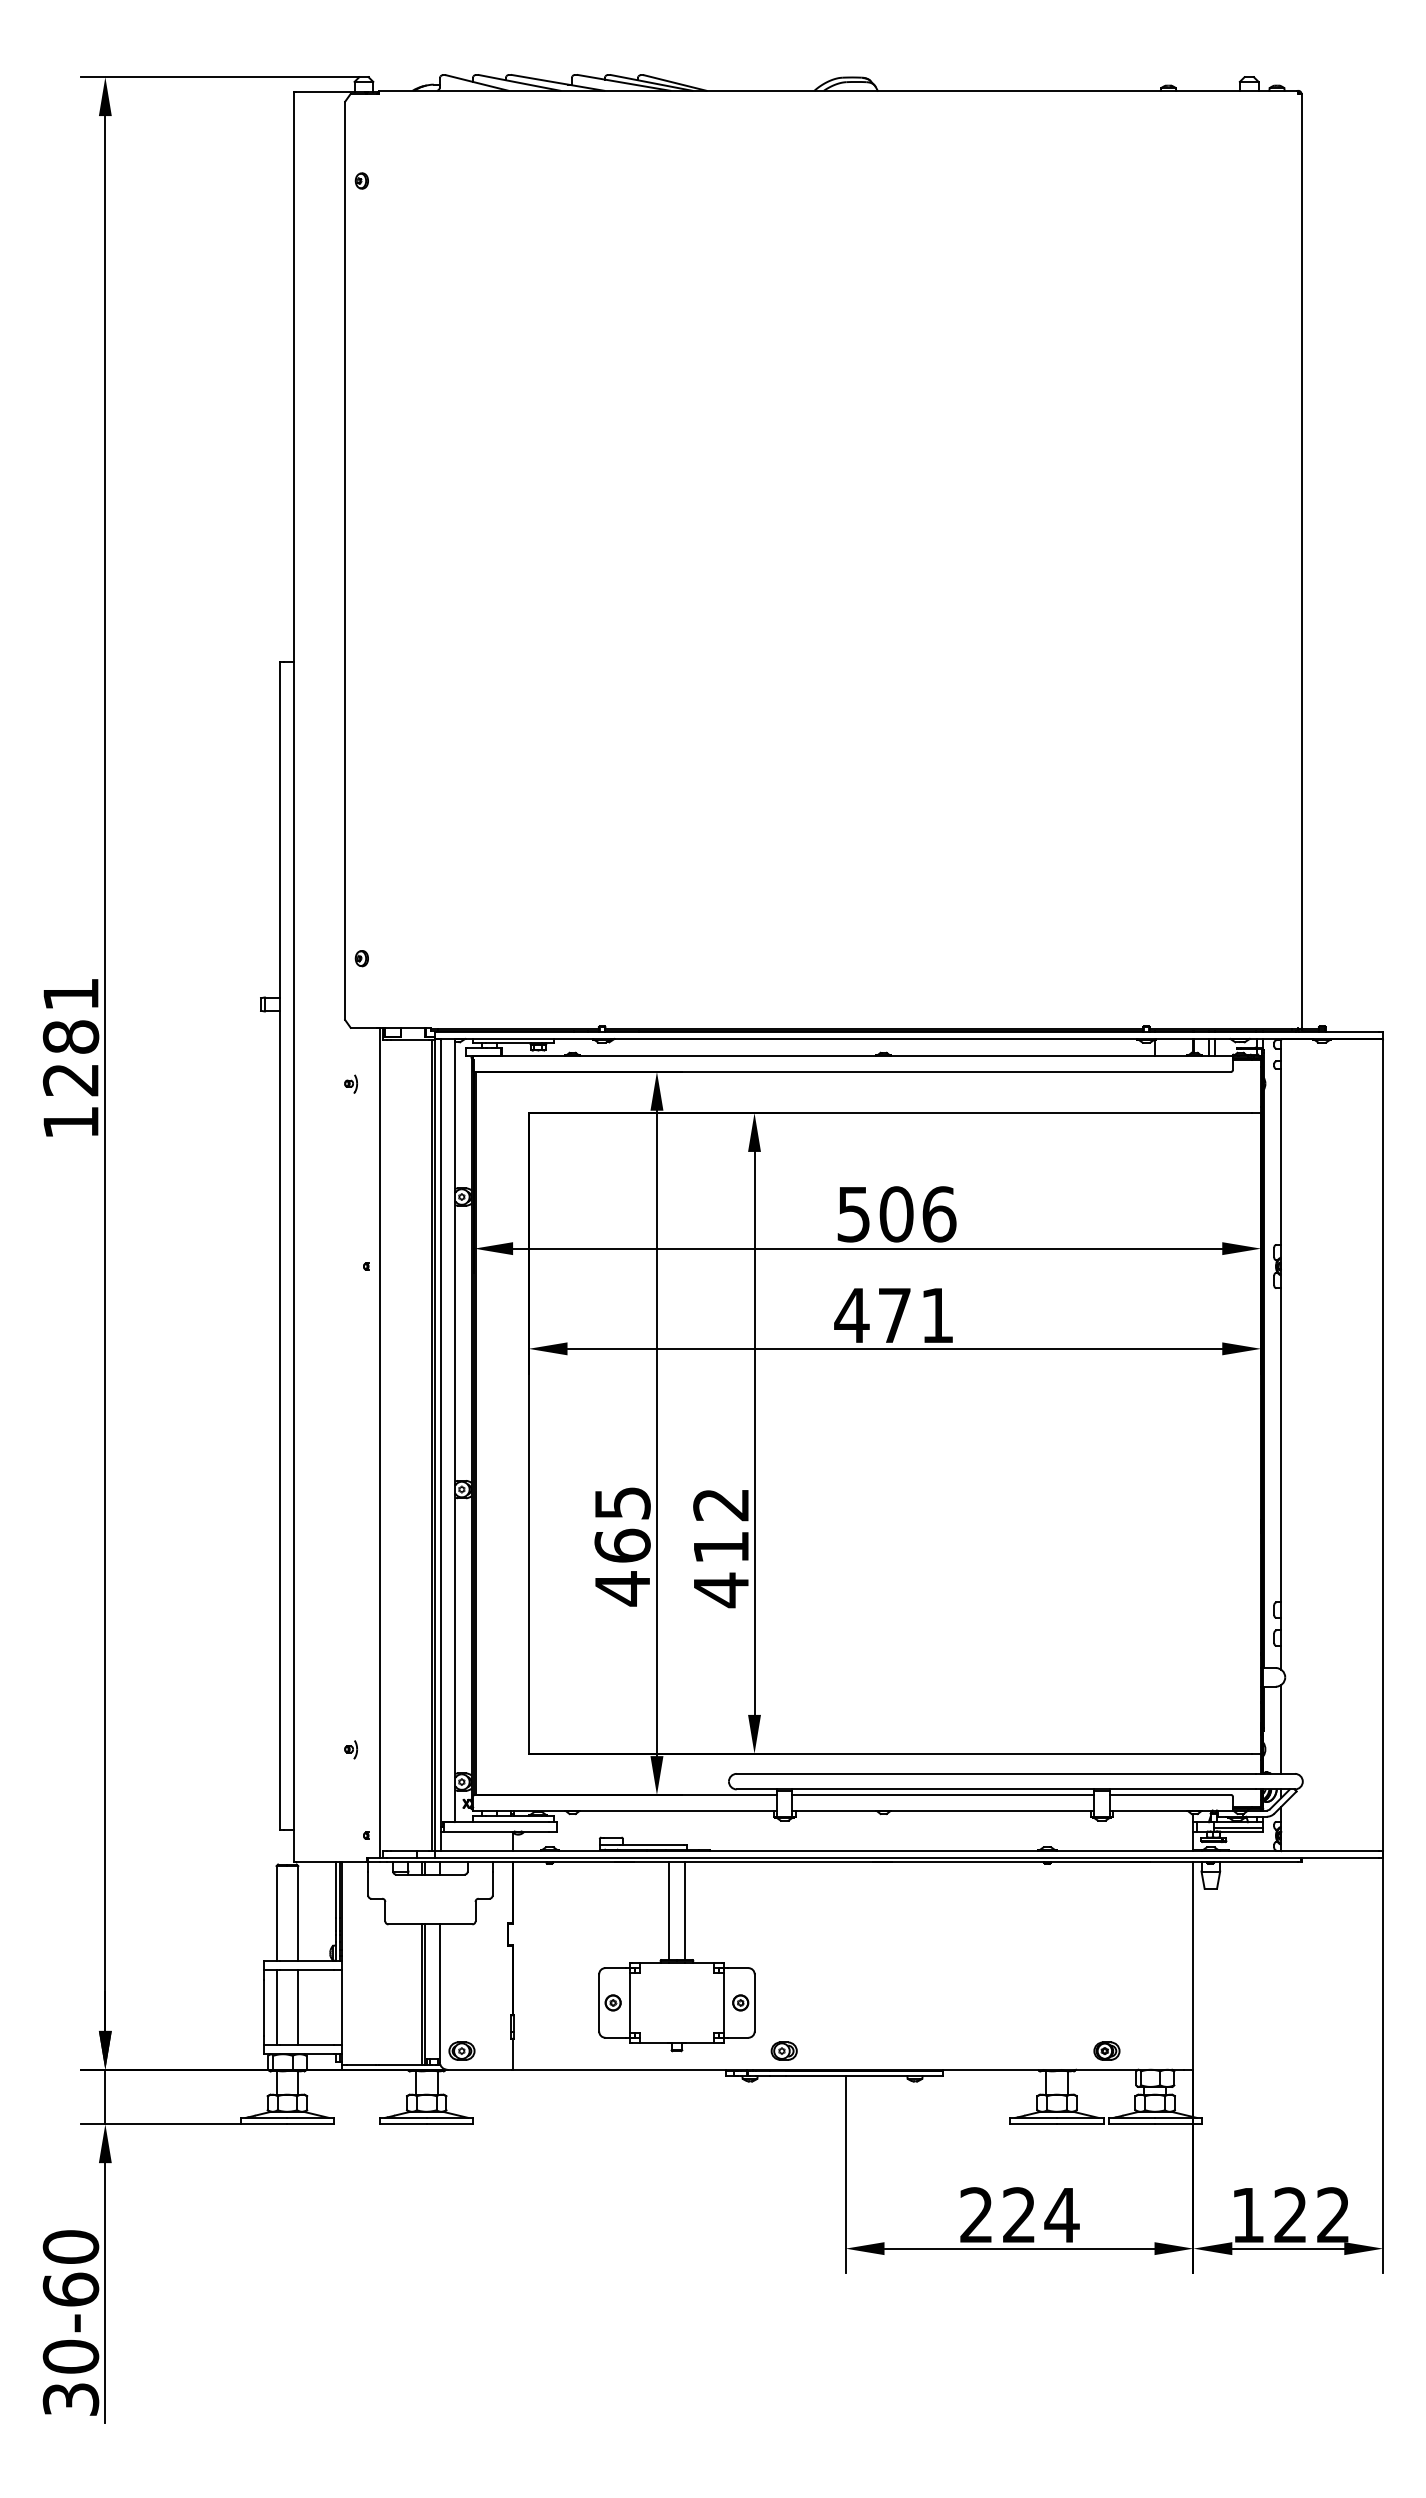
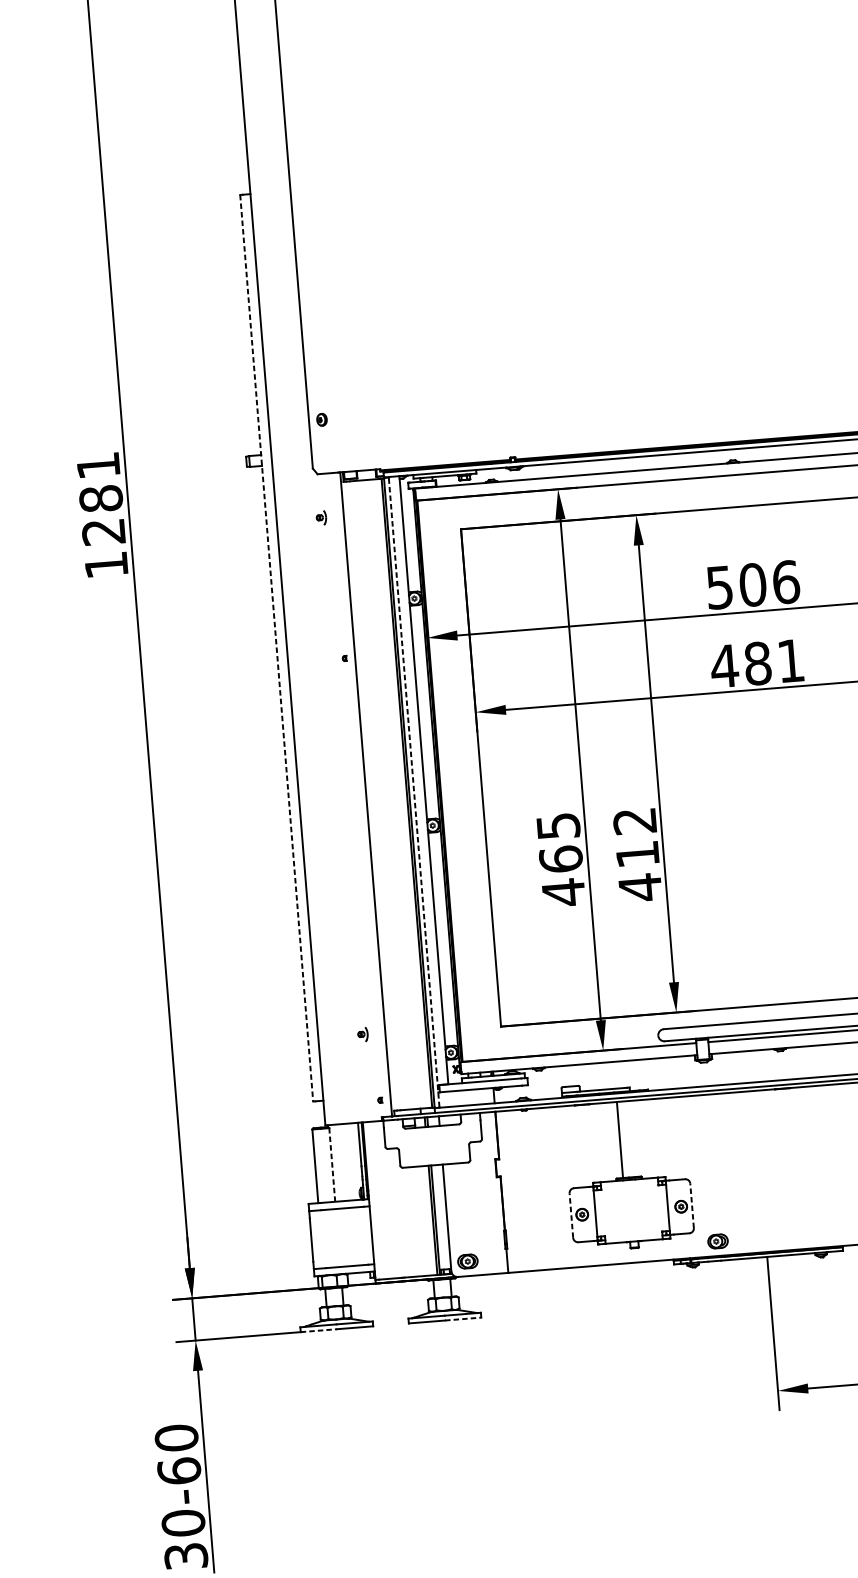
line: (280, 1246) -> (276, 648), solid -> dashed
text: (894, 1315) -> (757, 663), 471 -> 481
line: (441, 1444) -> (414, 791), solid -> dashed
line: (684, 1911) -> (631, 1139), removed
line: (298, 1913) -> (332, 1164), solid -> dashed
line: (599, 2002) -> (571, 1215), solid -> dashed
line: (754, 2002) -> (691, 1205), solid -> dashed
line: (276, 2007) -> (321, 1239), removed
line: (298, 2007) -> (338, 1237), removed
line: (264, 2124) -> (319, 1330), solid -> dashed
line: (450, 2124) -> (463, 1319), solid -> dashed

